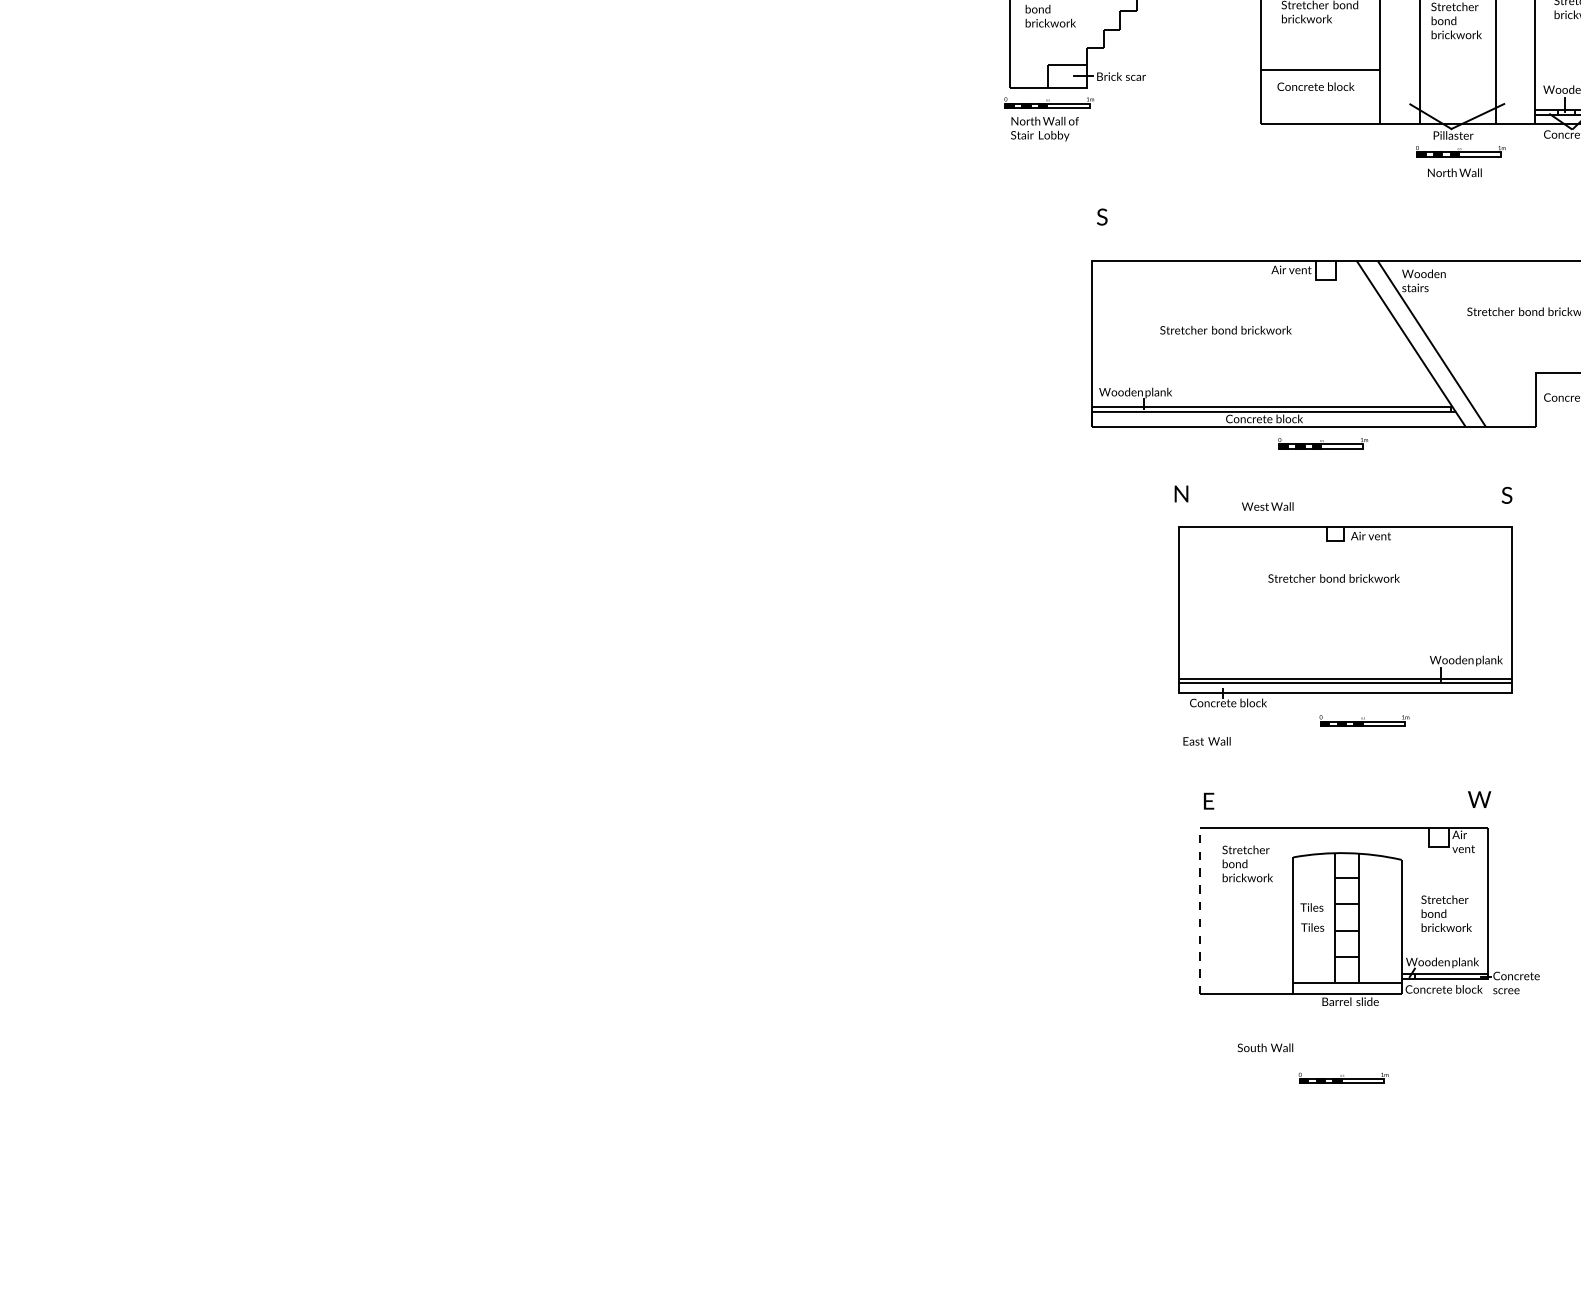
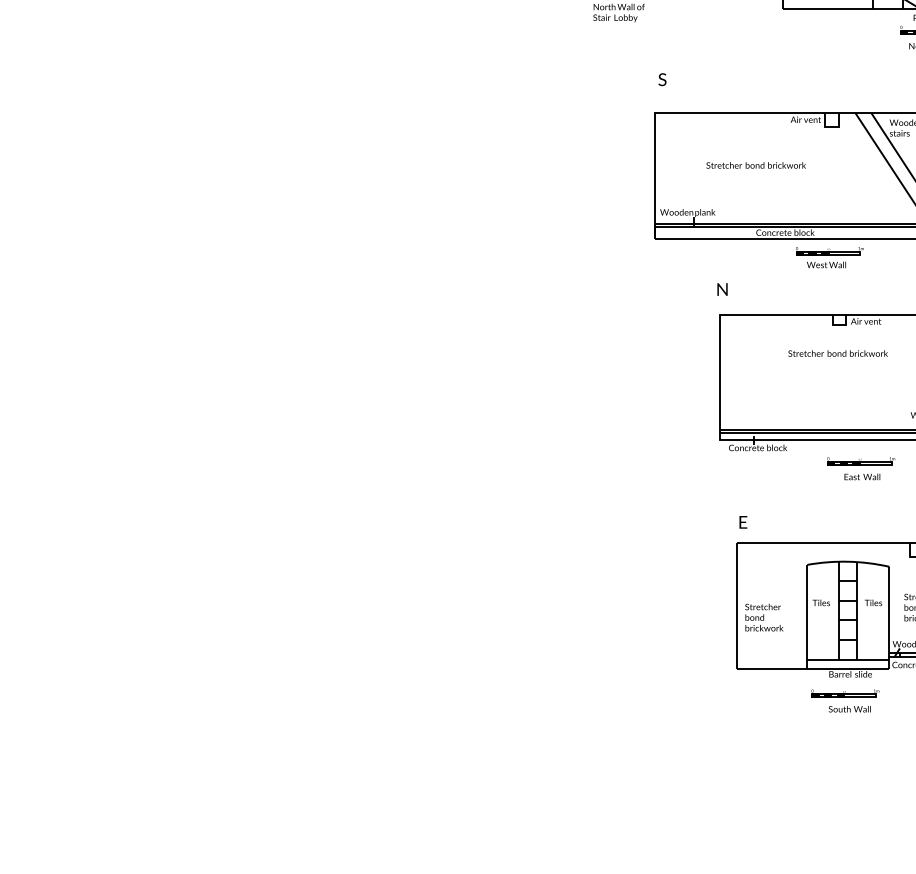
text: (1267, 506) -> (826, 264), moved
text: (1206, 741) -> (861, 477), moved
text: (1247, 863) -> (764, 617), moved
line: (1199, 910) -> (736, 605), dashed -> solid
text: (1312, 927) -> (873, 602), moved
text: (1265, 1047) -> (849, 708), moved
part: (1343, 1077) -> (845, 693), moved

